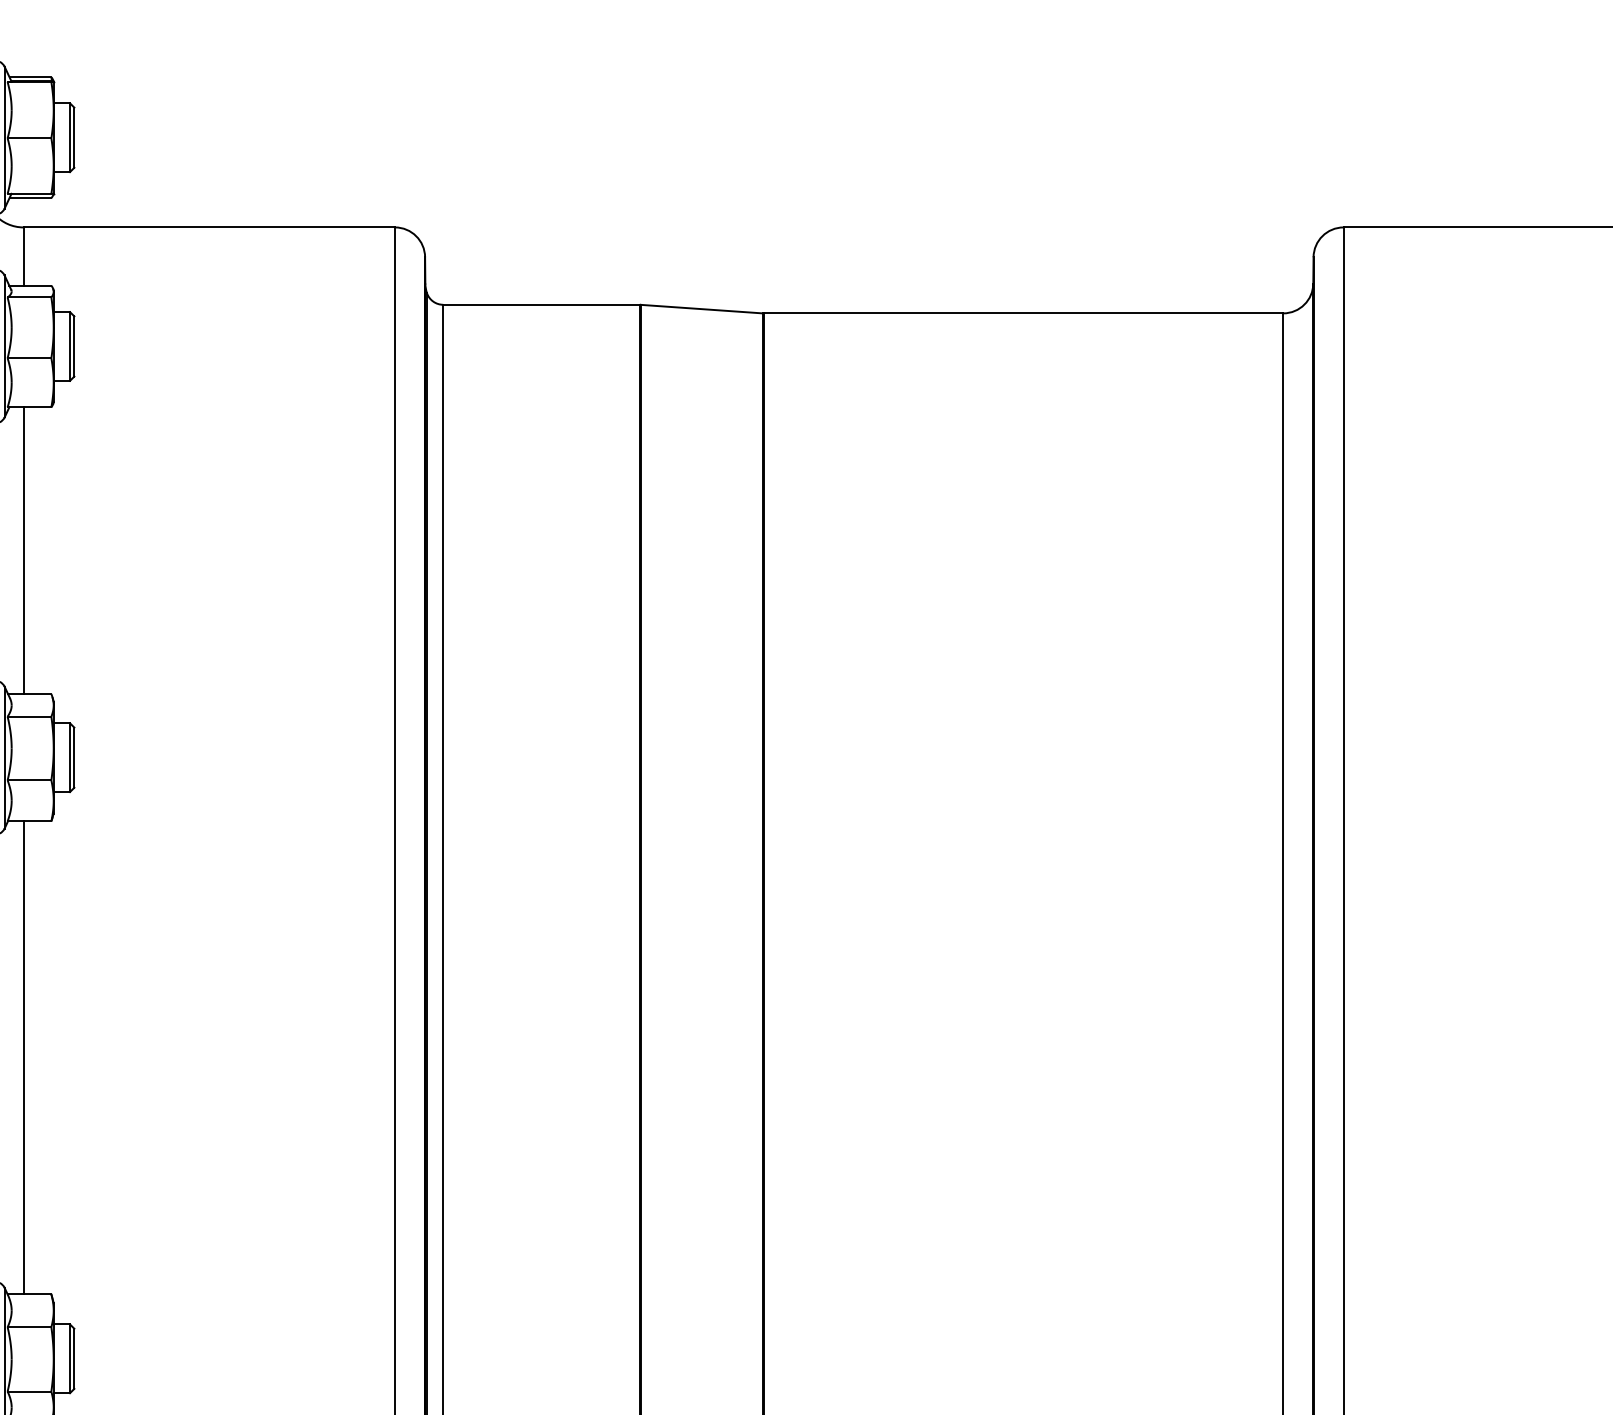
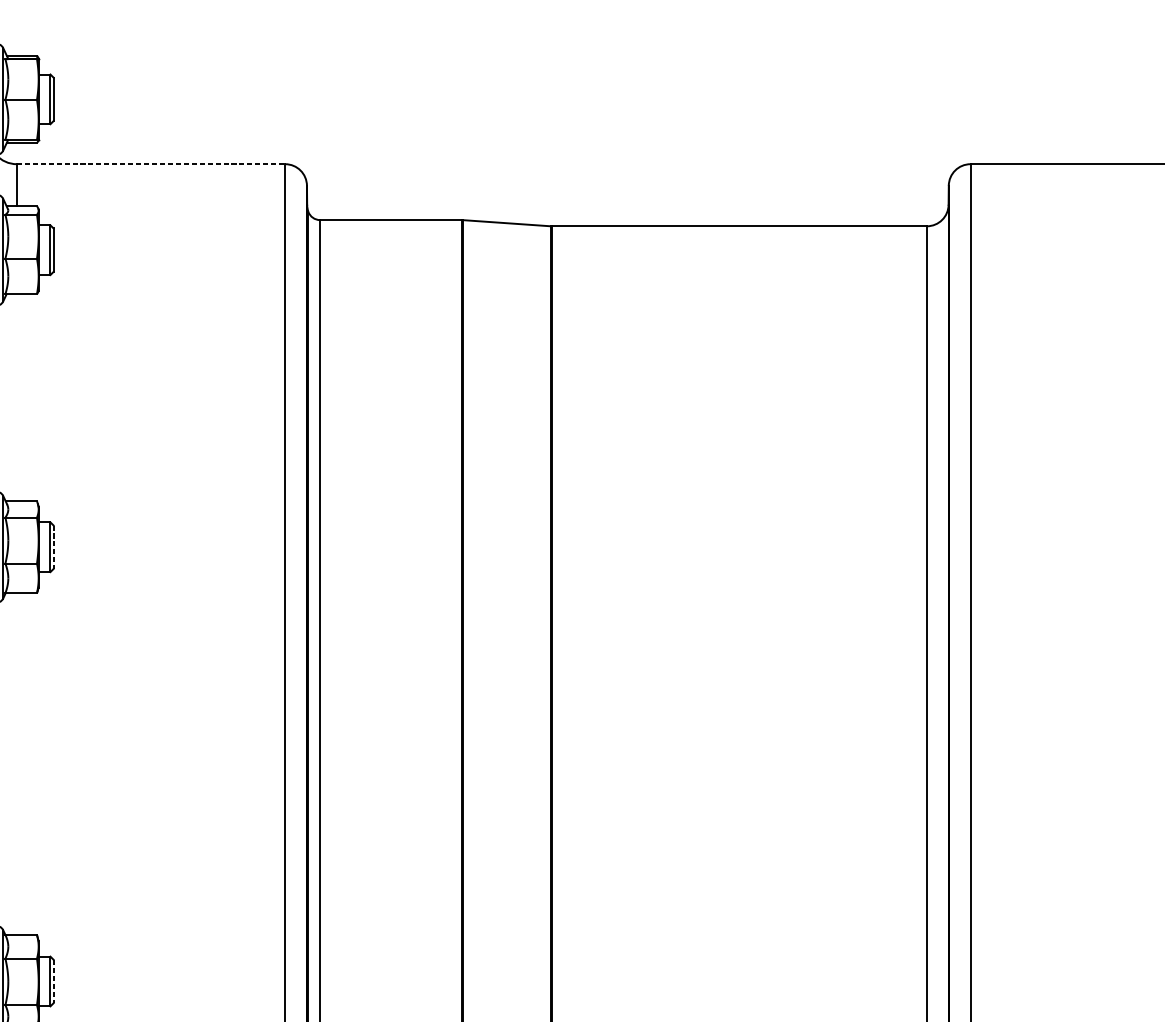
line: (209, 227) -> (151, 164), solid -> dashed
line: (23, 550) -> (16, 397), removed
line: (74, 758) -> (53, 547), solid -> dashed
line: (23, 1057) -> (16, 763), removed
line: (74, 1359) -> (53, 982), solid -> dashed

